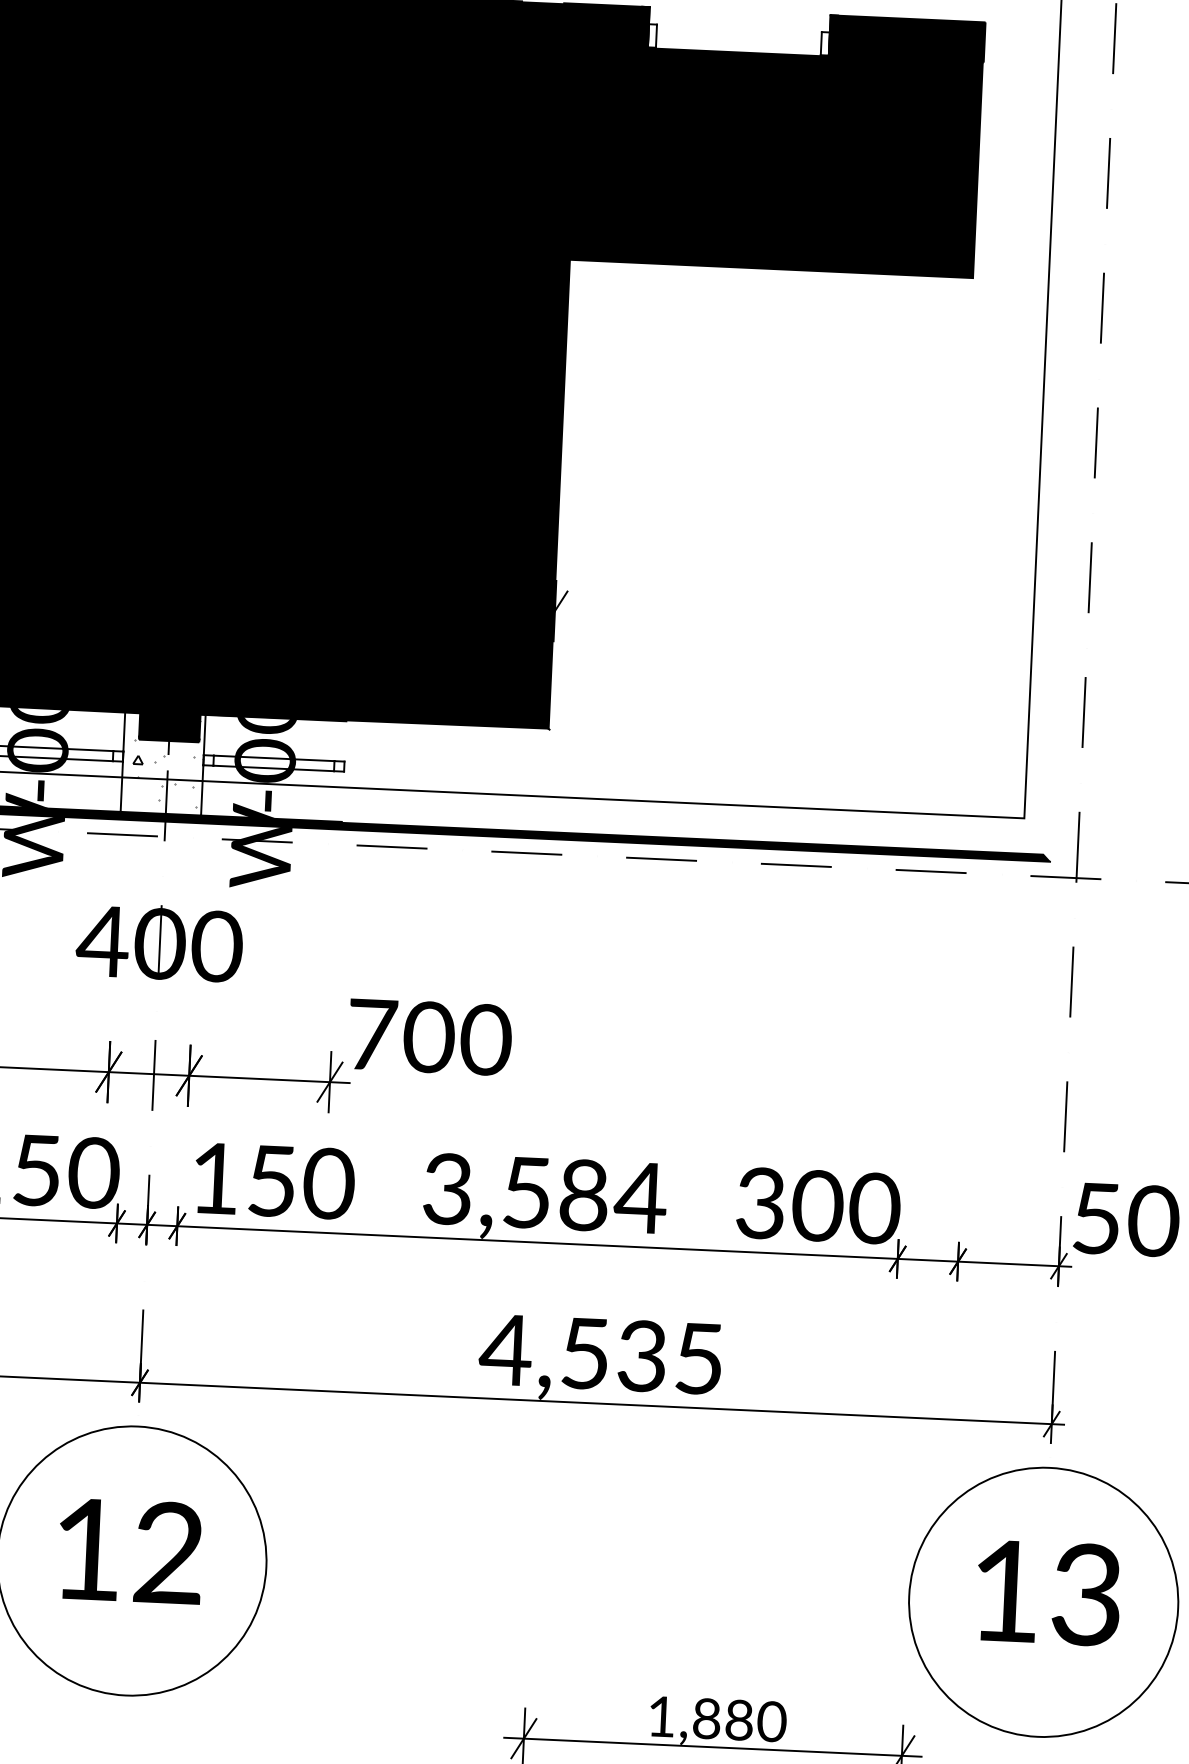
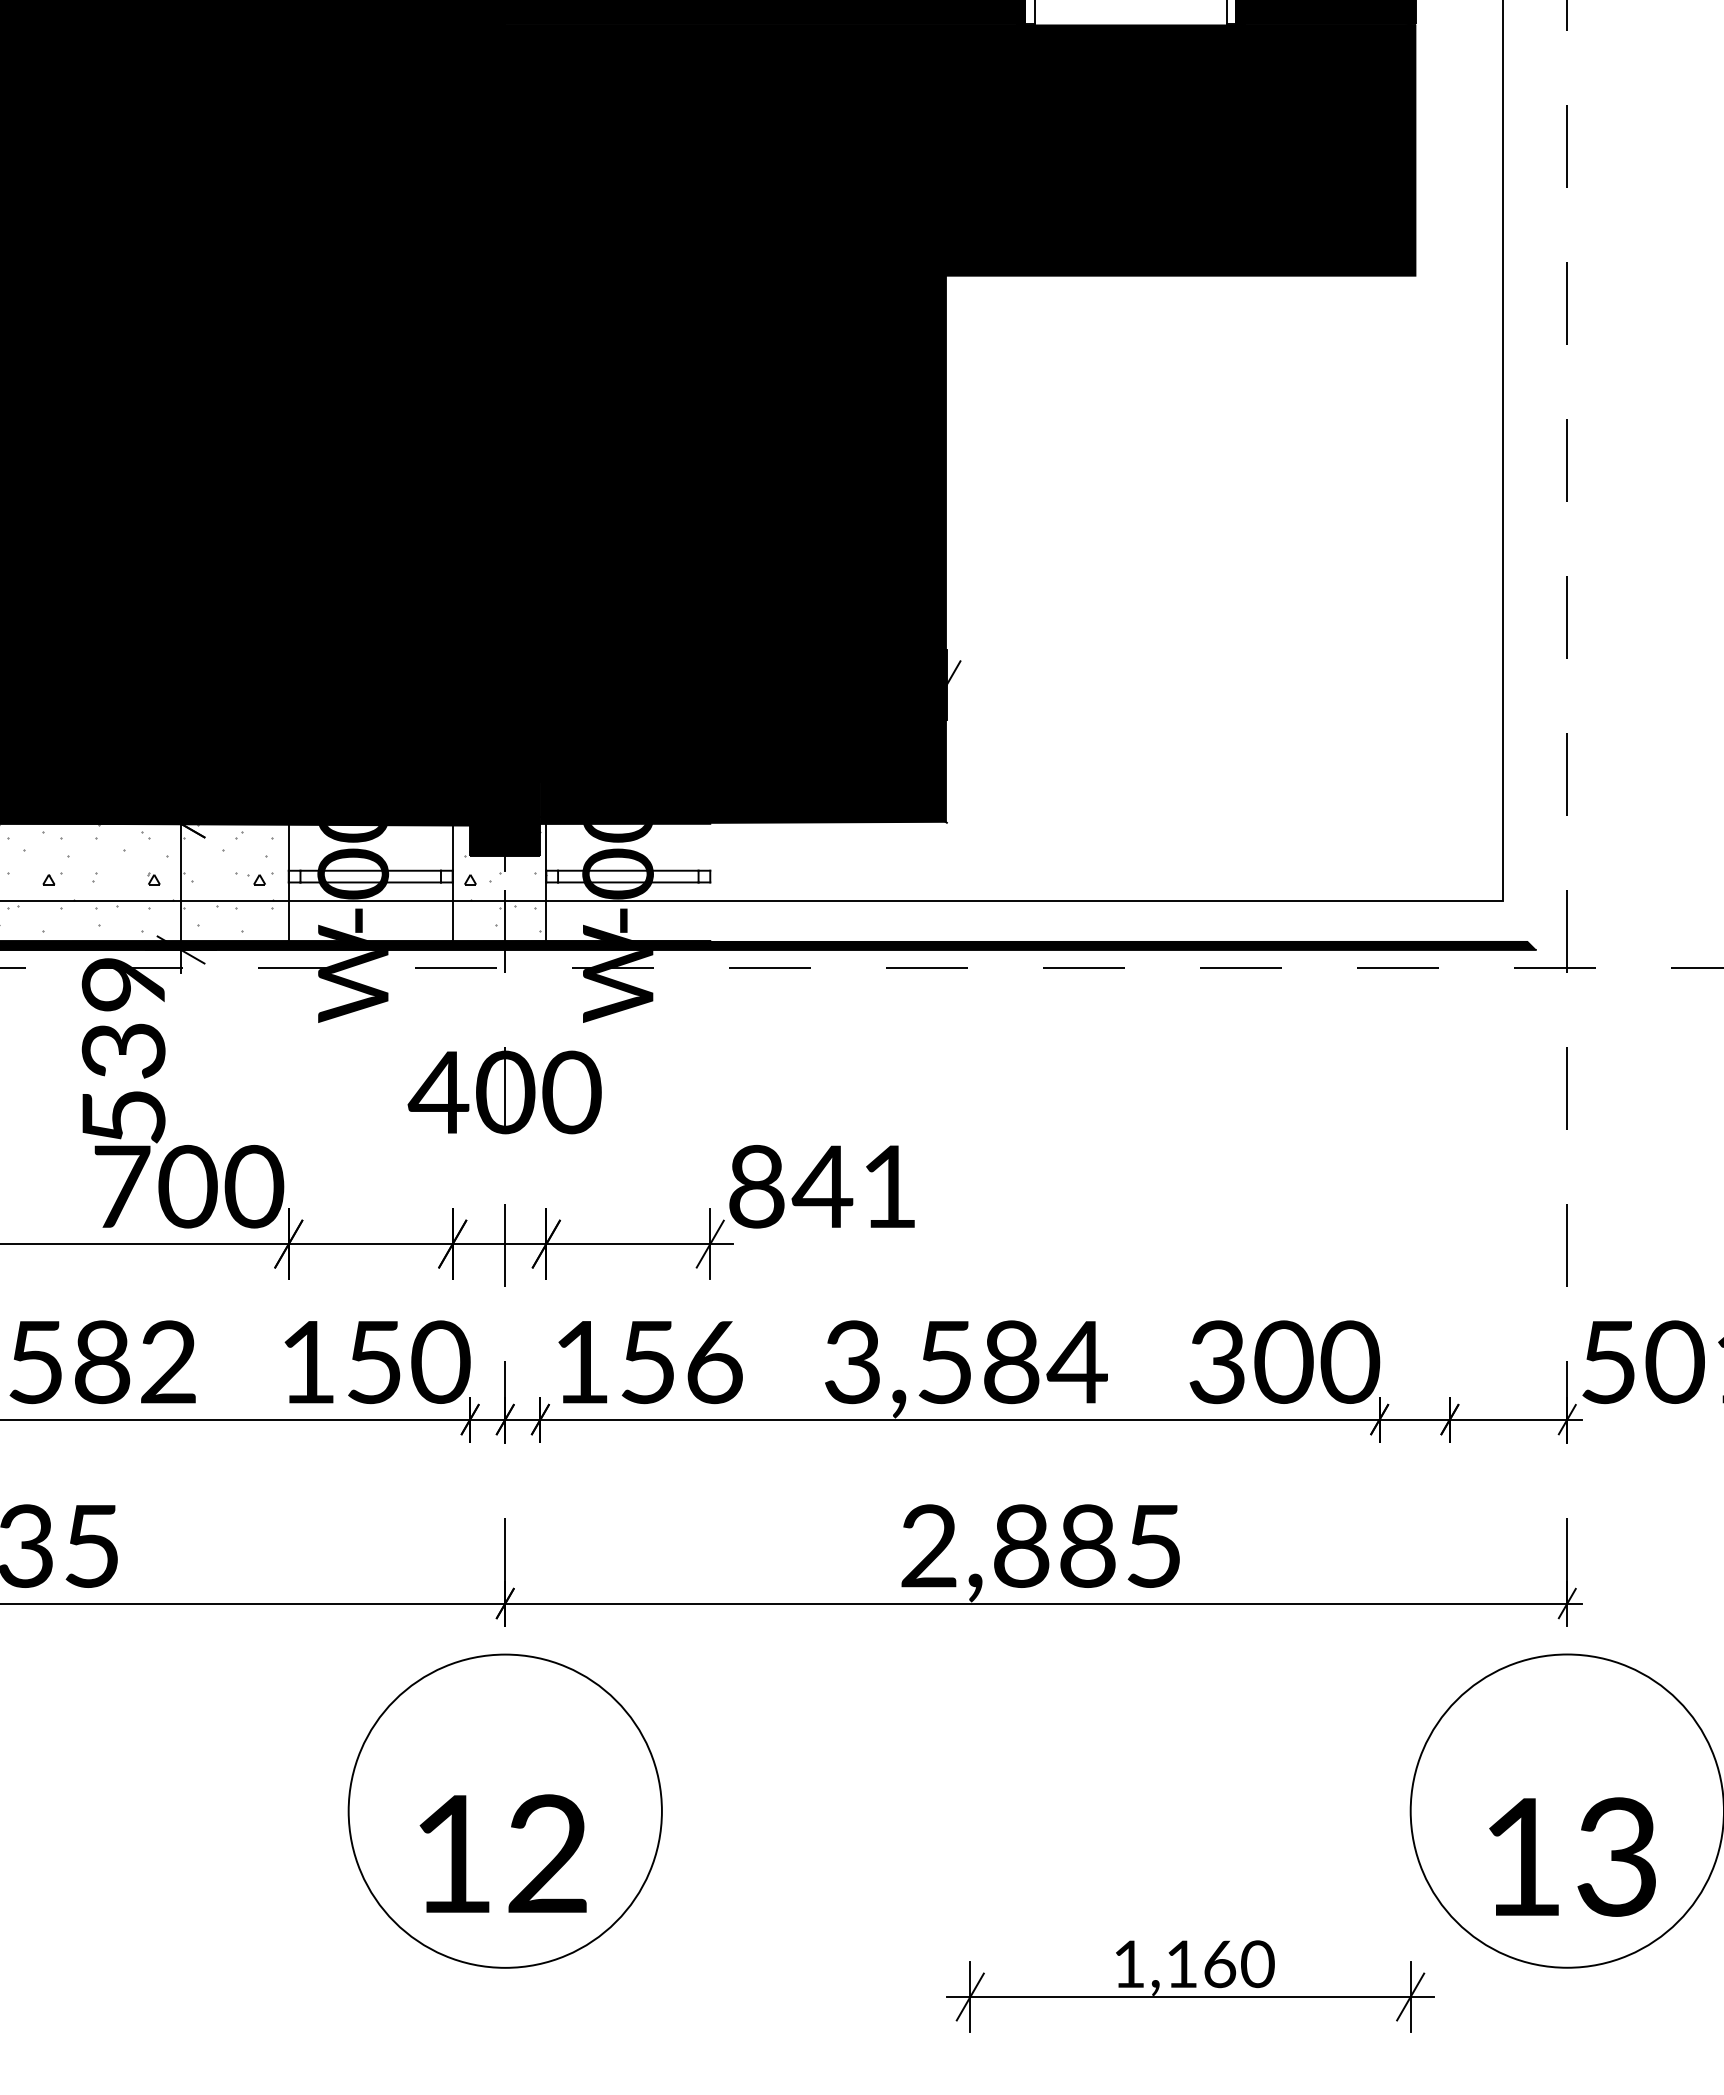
text: (430, 1037) -> (824, 1186), 700 -> 841
text: (329, 1183) -> (714, 1361), 150 -> 156
text: (572, 1352) -> (1006, 1545), 4,535 -> 2,885
text: (129, 1550) -> (502, 1853), moved
text: (1048, 1592) -> (1572, 1856), moved
text: (723, 1719) -> (1201, 1964), 1,880 -> 1,160

